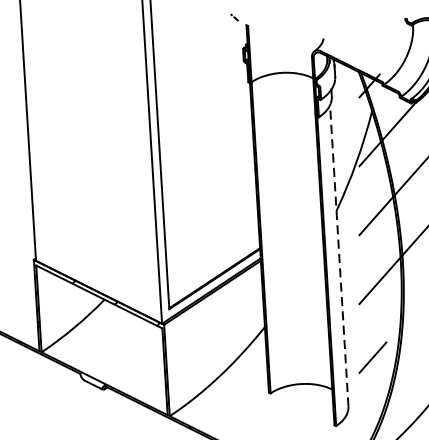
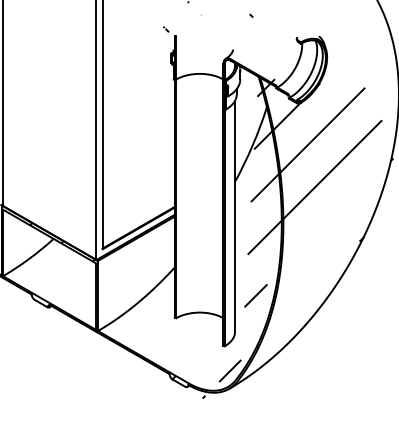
line: (339, 255) -> (235, 216), dashed -> solid

